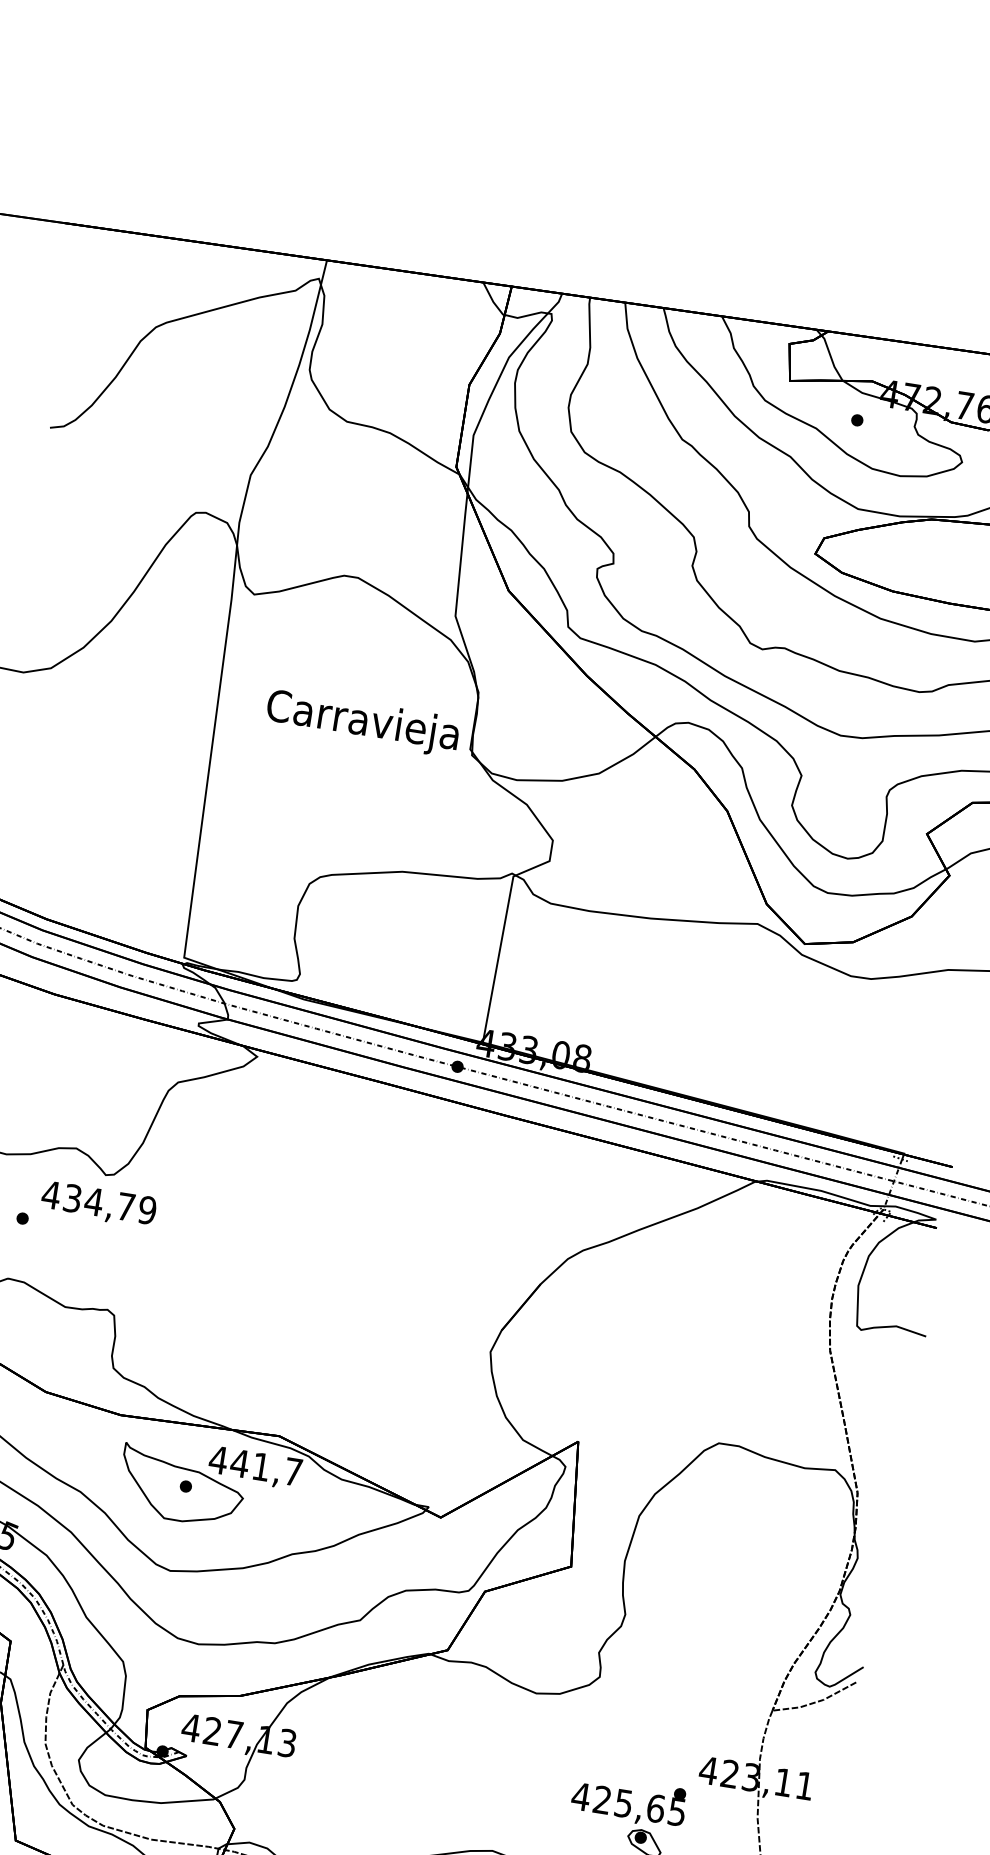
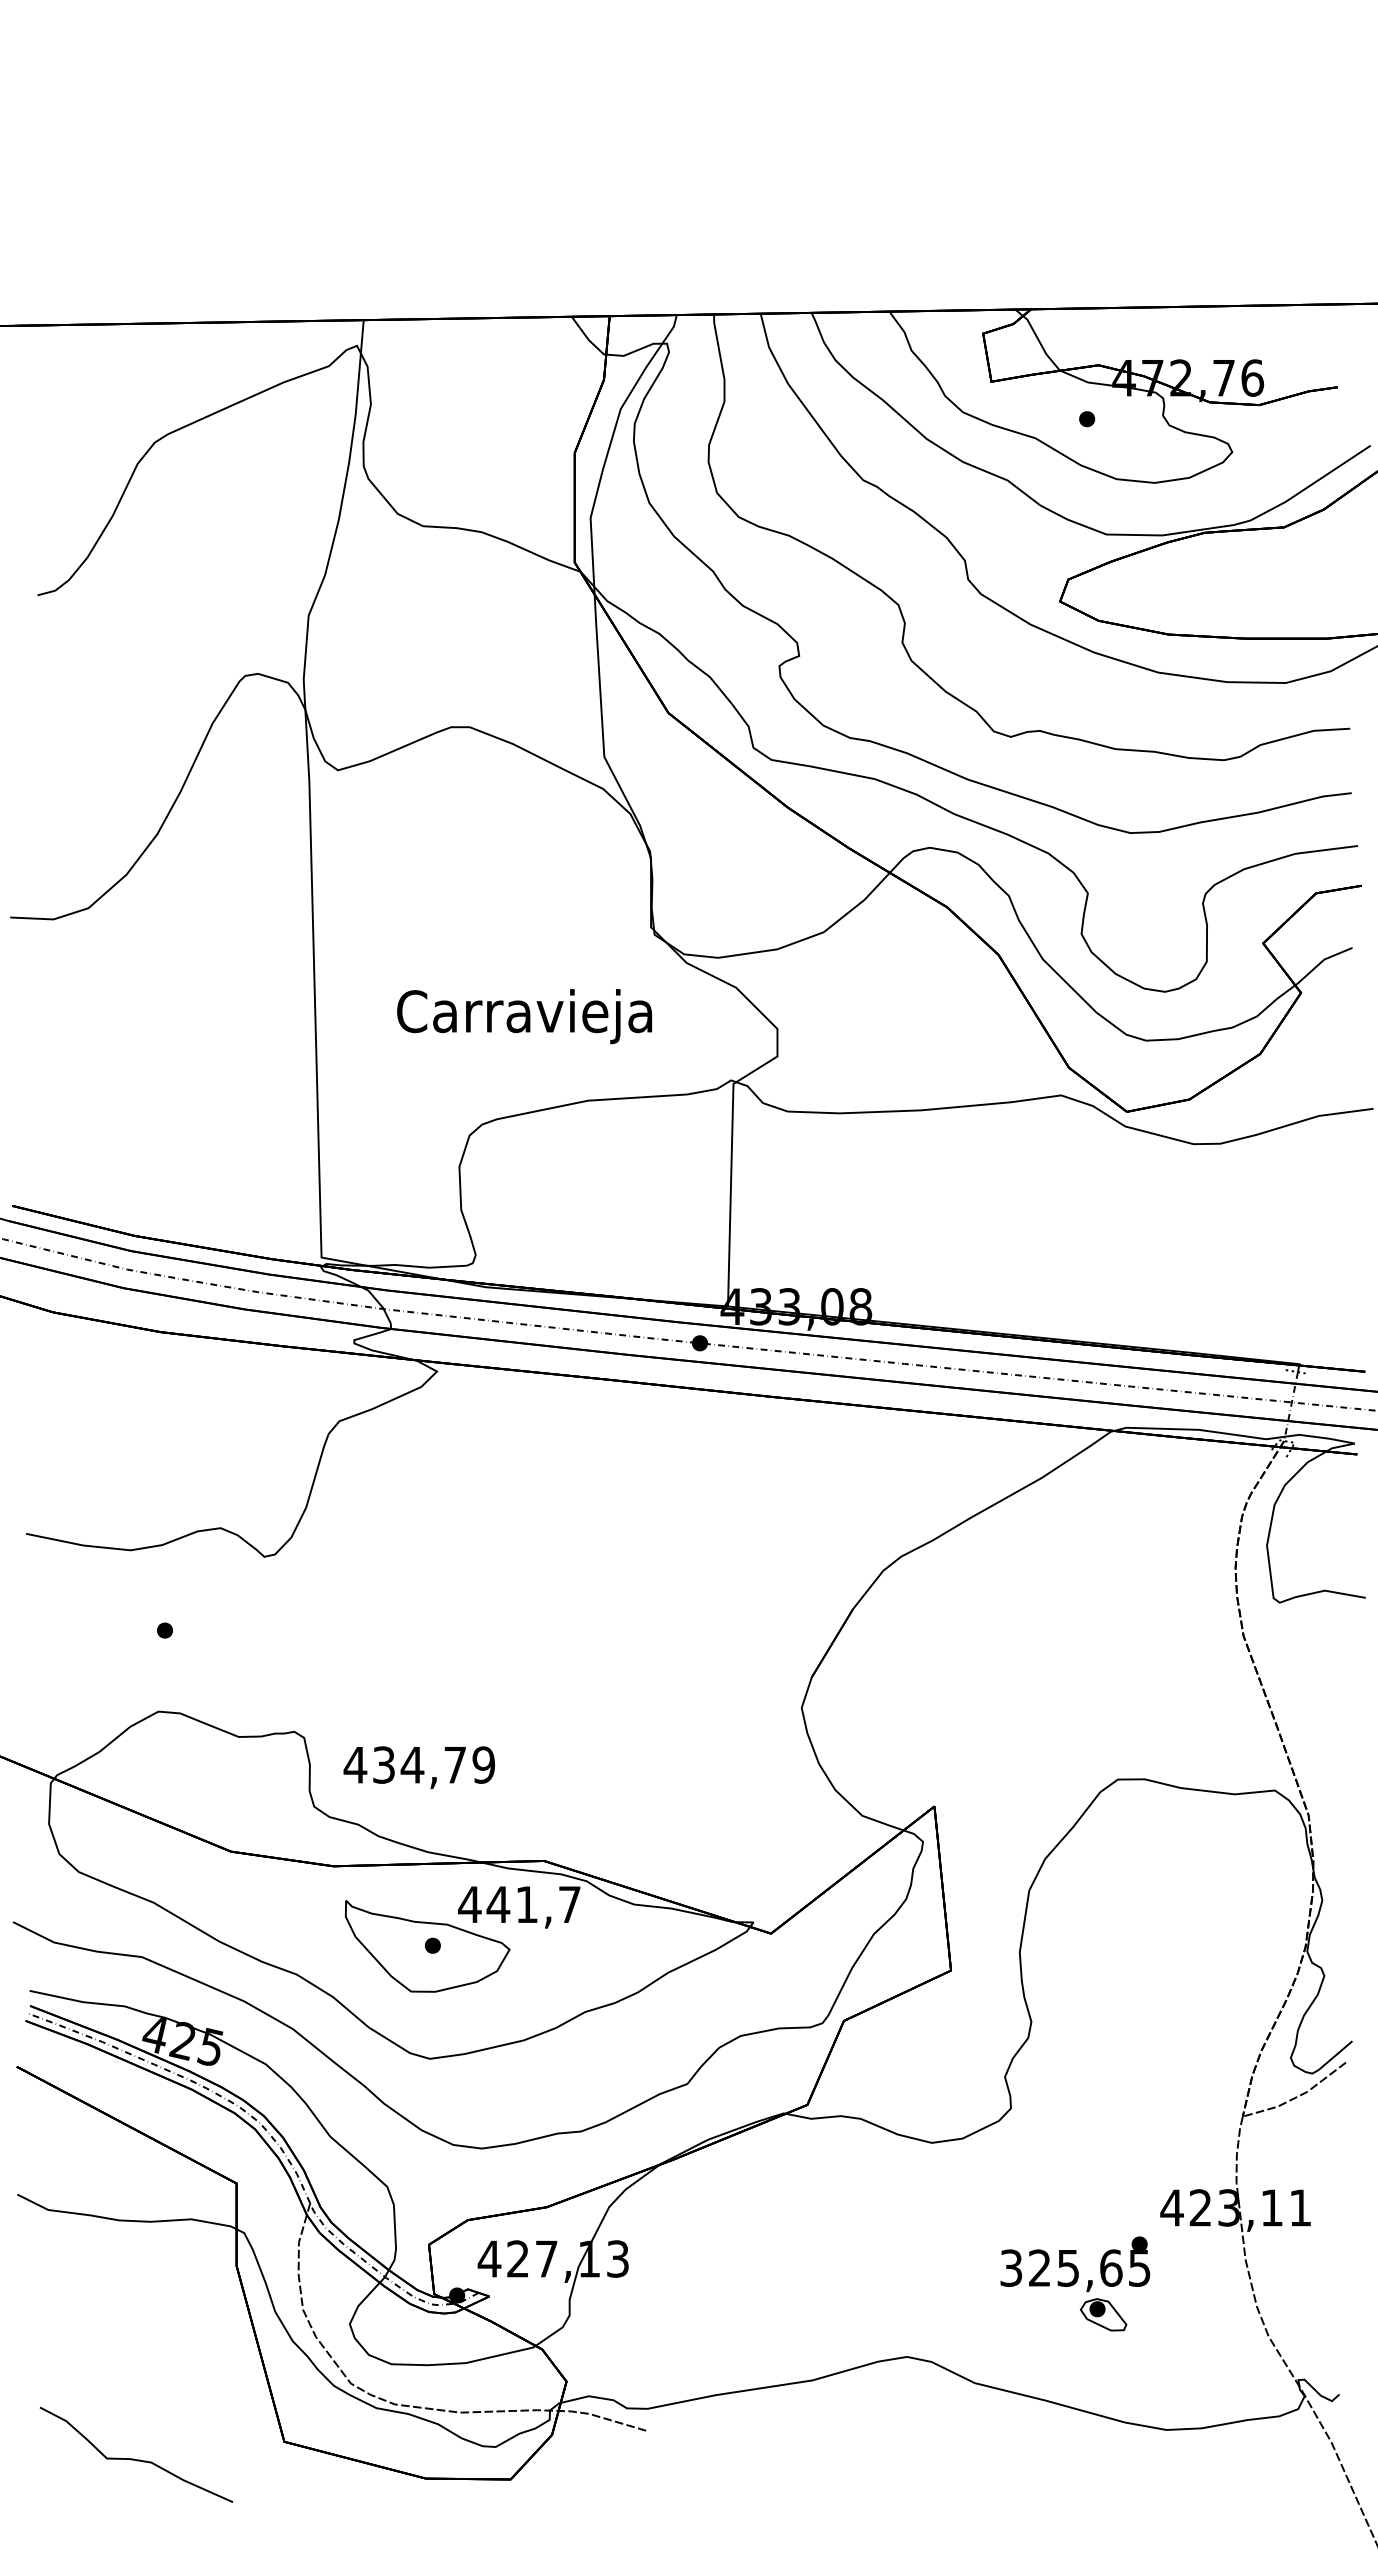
text: (362, 723) -> (524, 1016), moved
text: (98, 1204) -> (418, 1767), moved
text: (581, 1796) -> (1011, 2267), 425,65 -> 325,65

